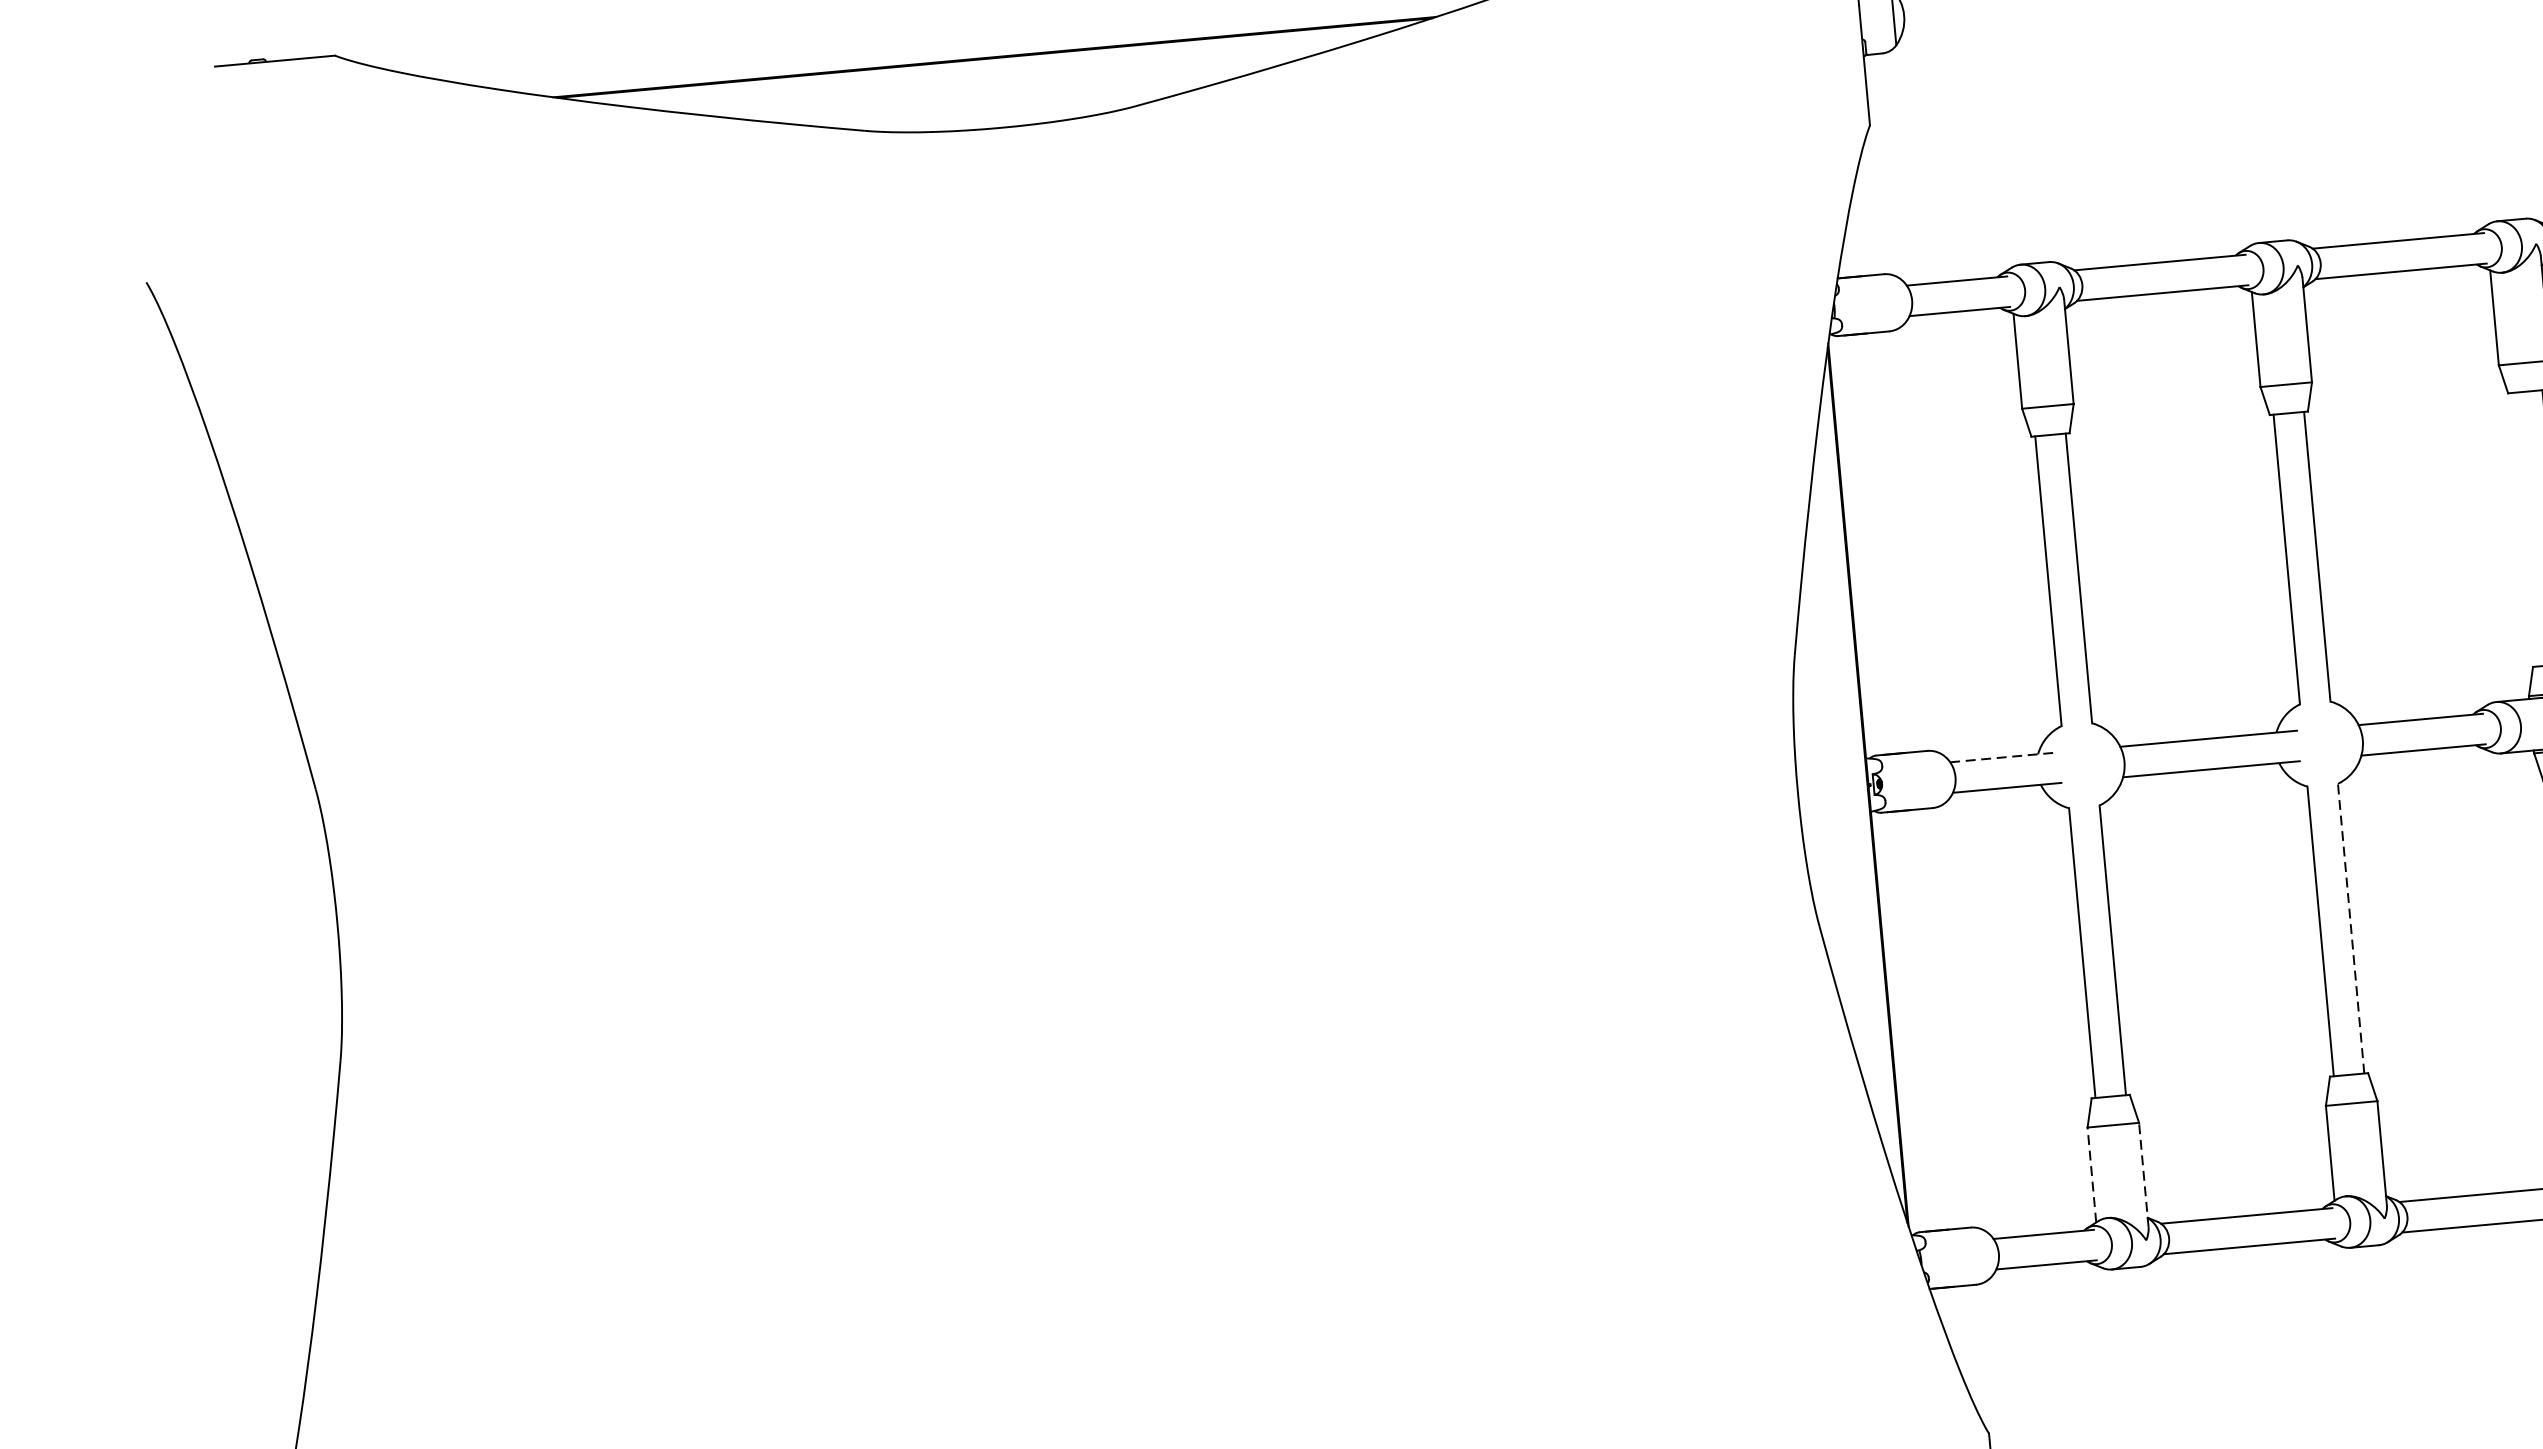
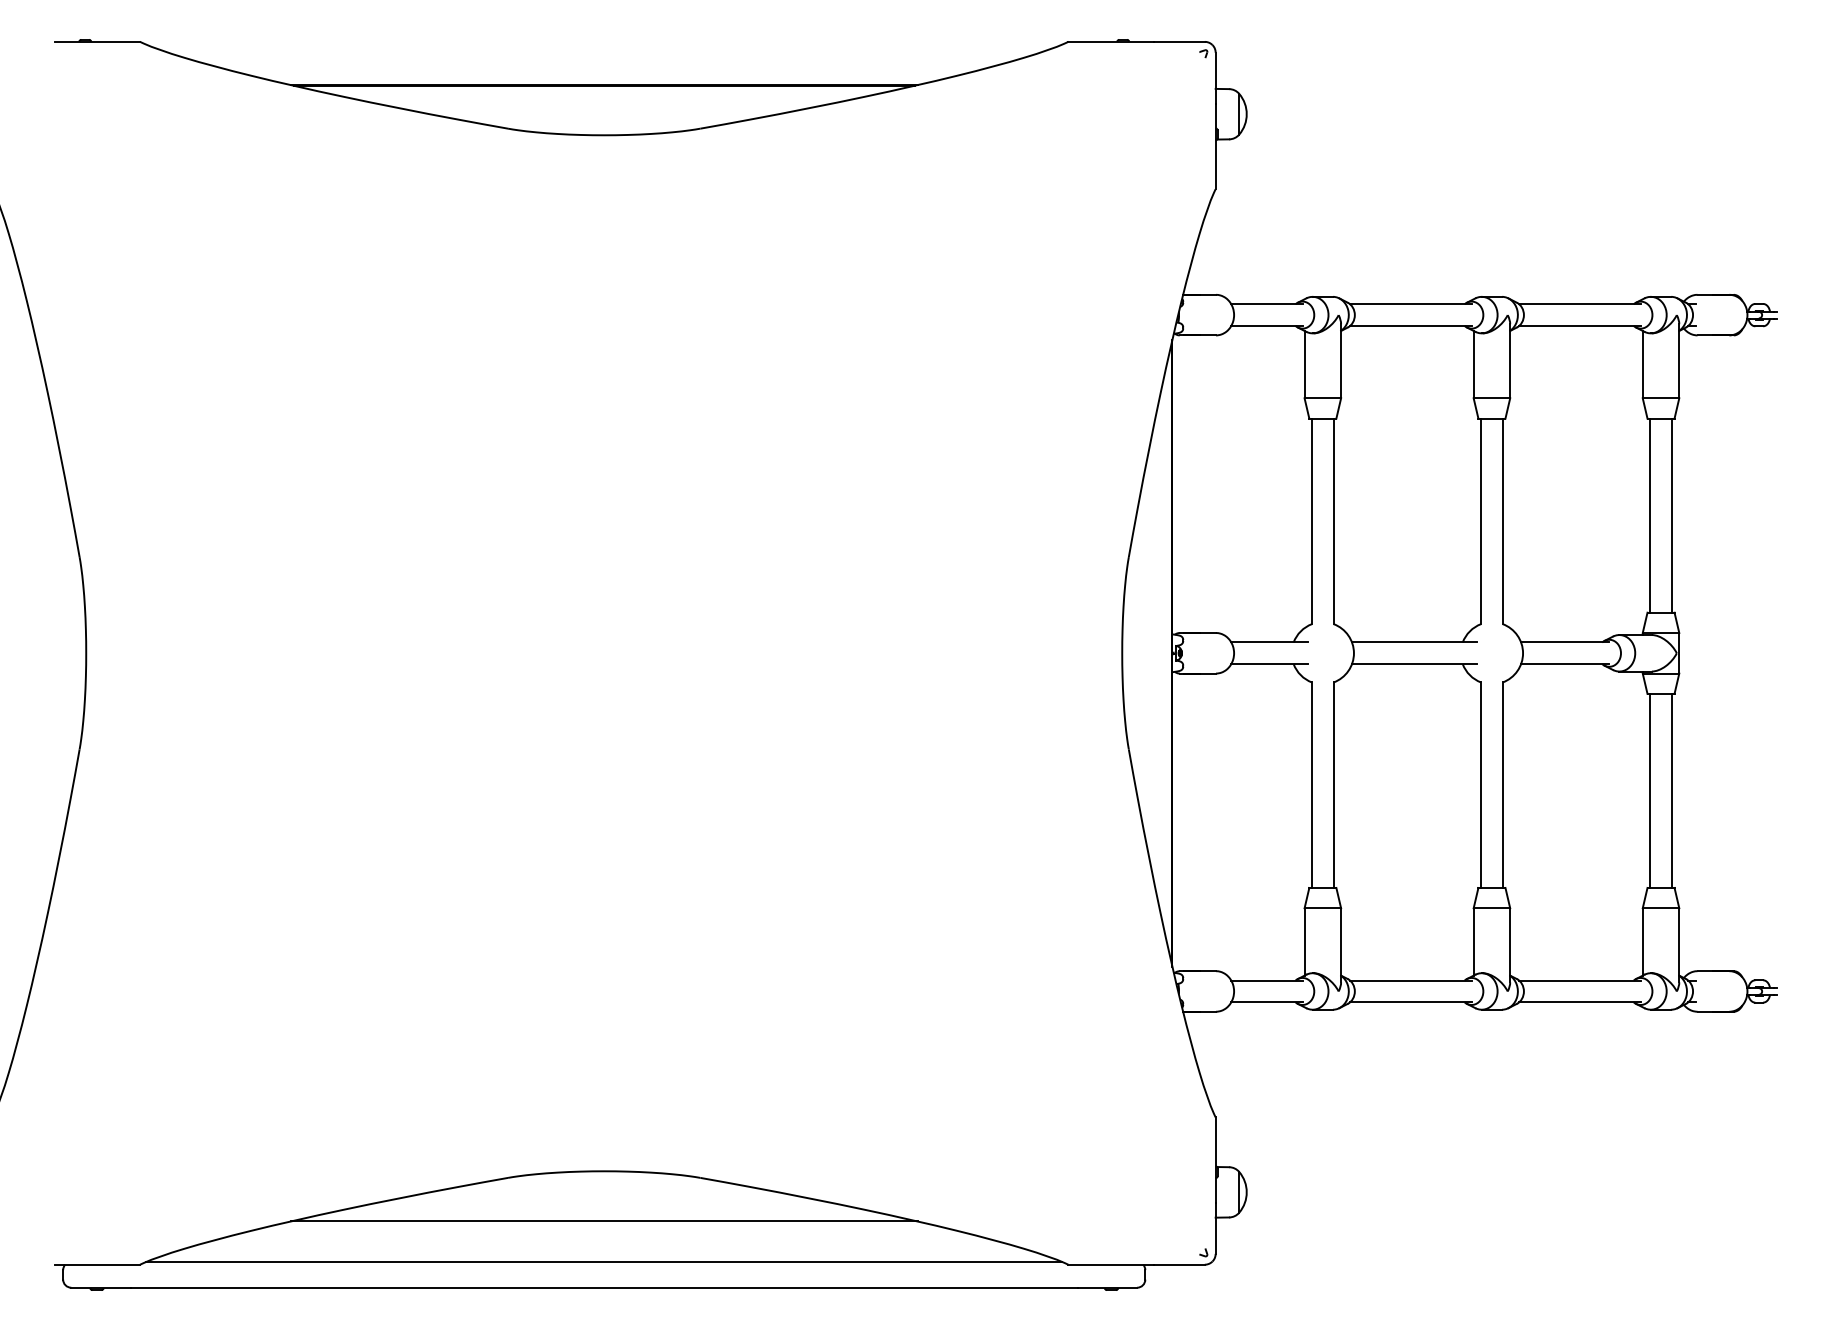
line: (2524, 529) -> (1650, 515), added
line: (2005, 757) -> (1270, 642), dashed -> solid
line: (2350, 929) -> (1502, 785), dashed -> solid
line: (2144, 1173) -> (1341, 944), dashed -> solid
line: (2091, 1174) -> (1304, 941), dashed -> solid

